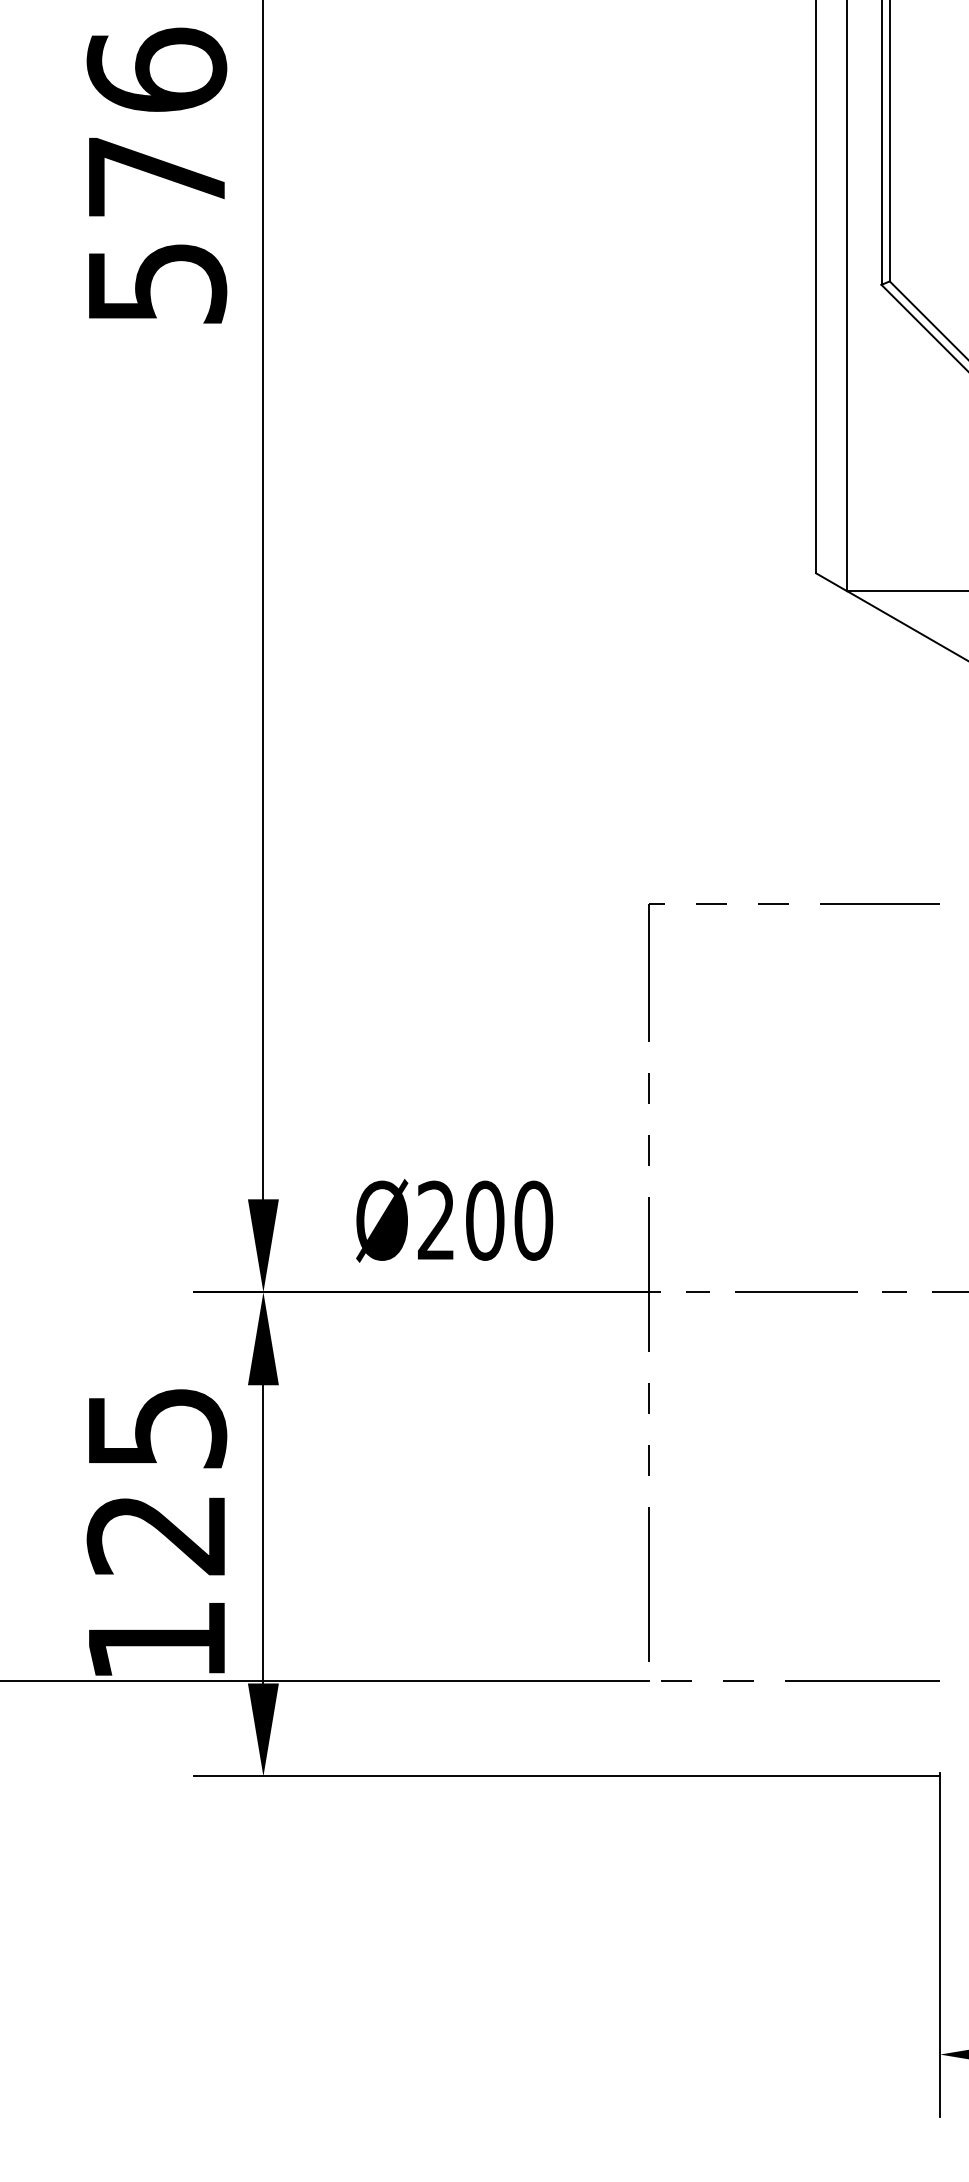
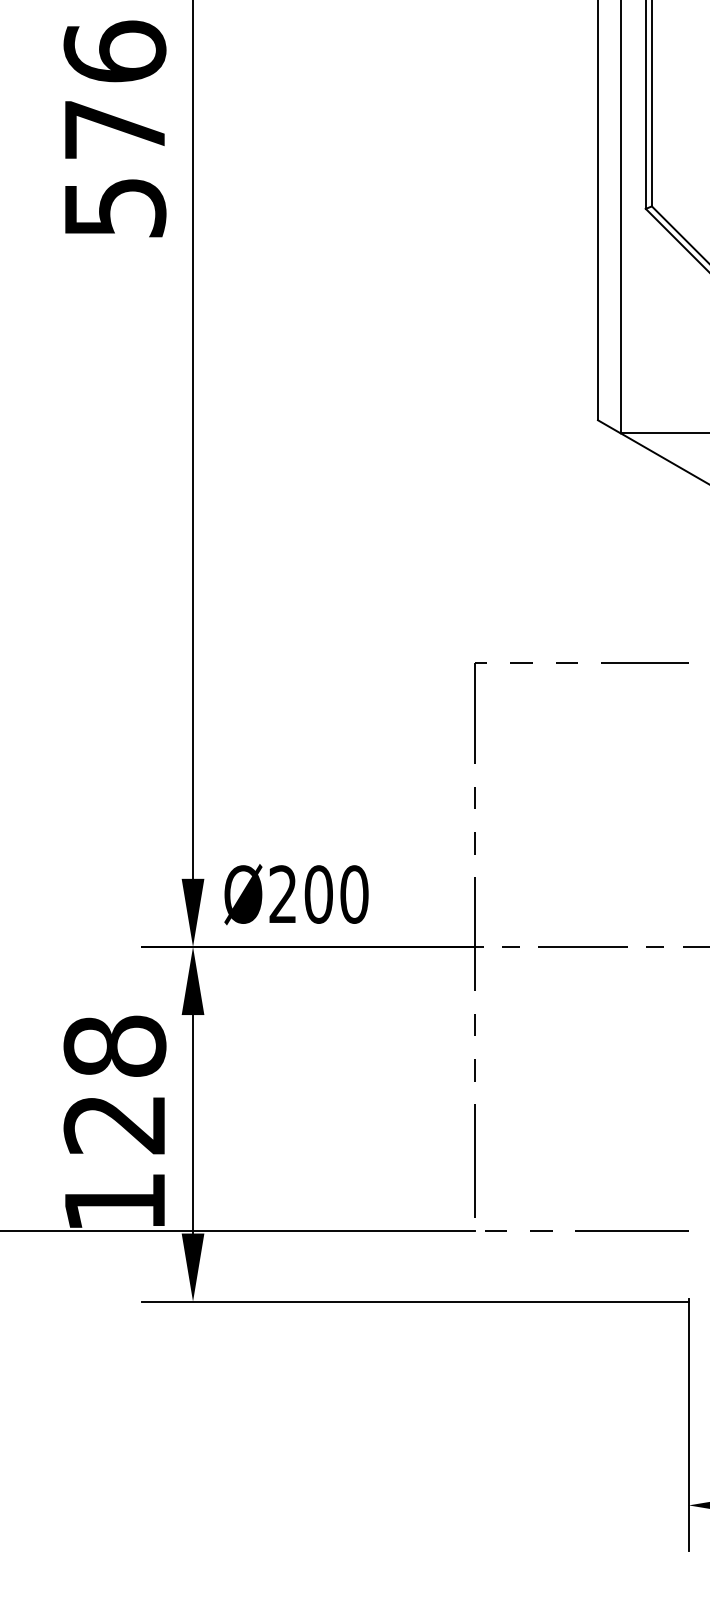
text: (454, 1220) -> (296, 894), moved
text: (156, 1427) -> (114, 1046), 125 -> 128

